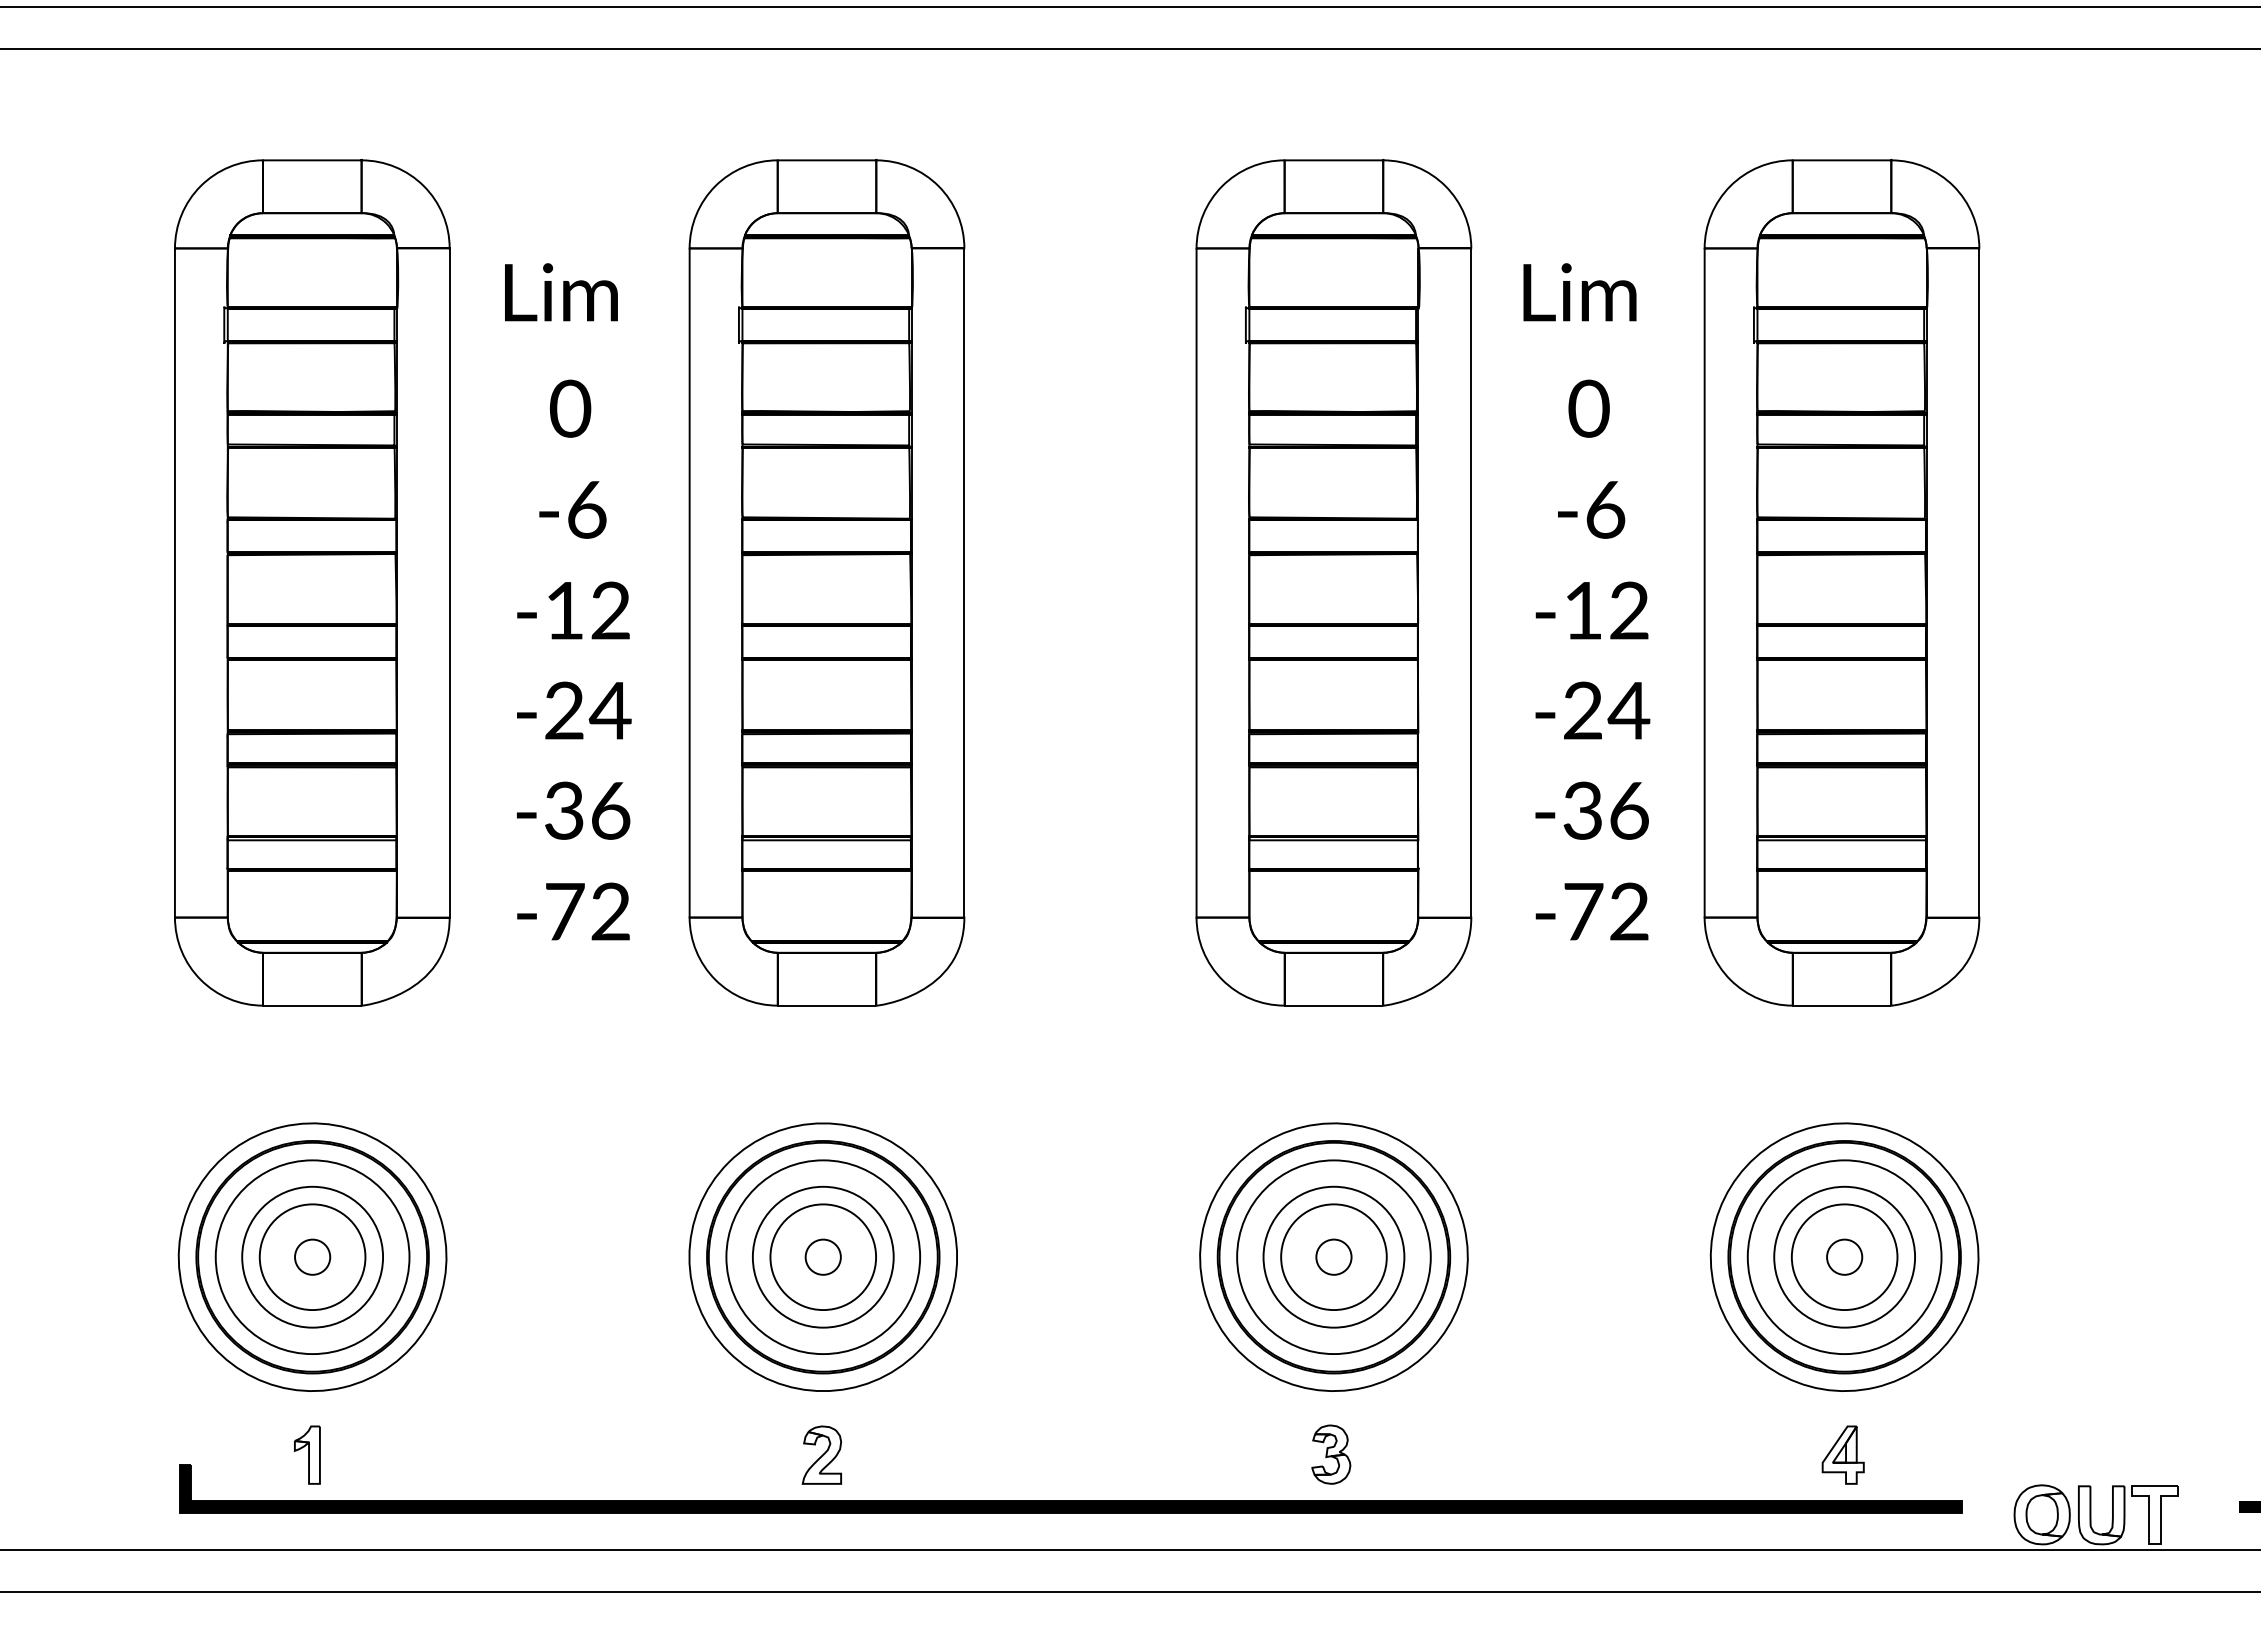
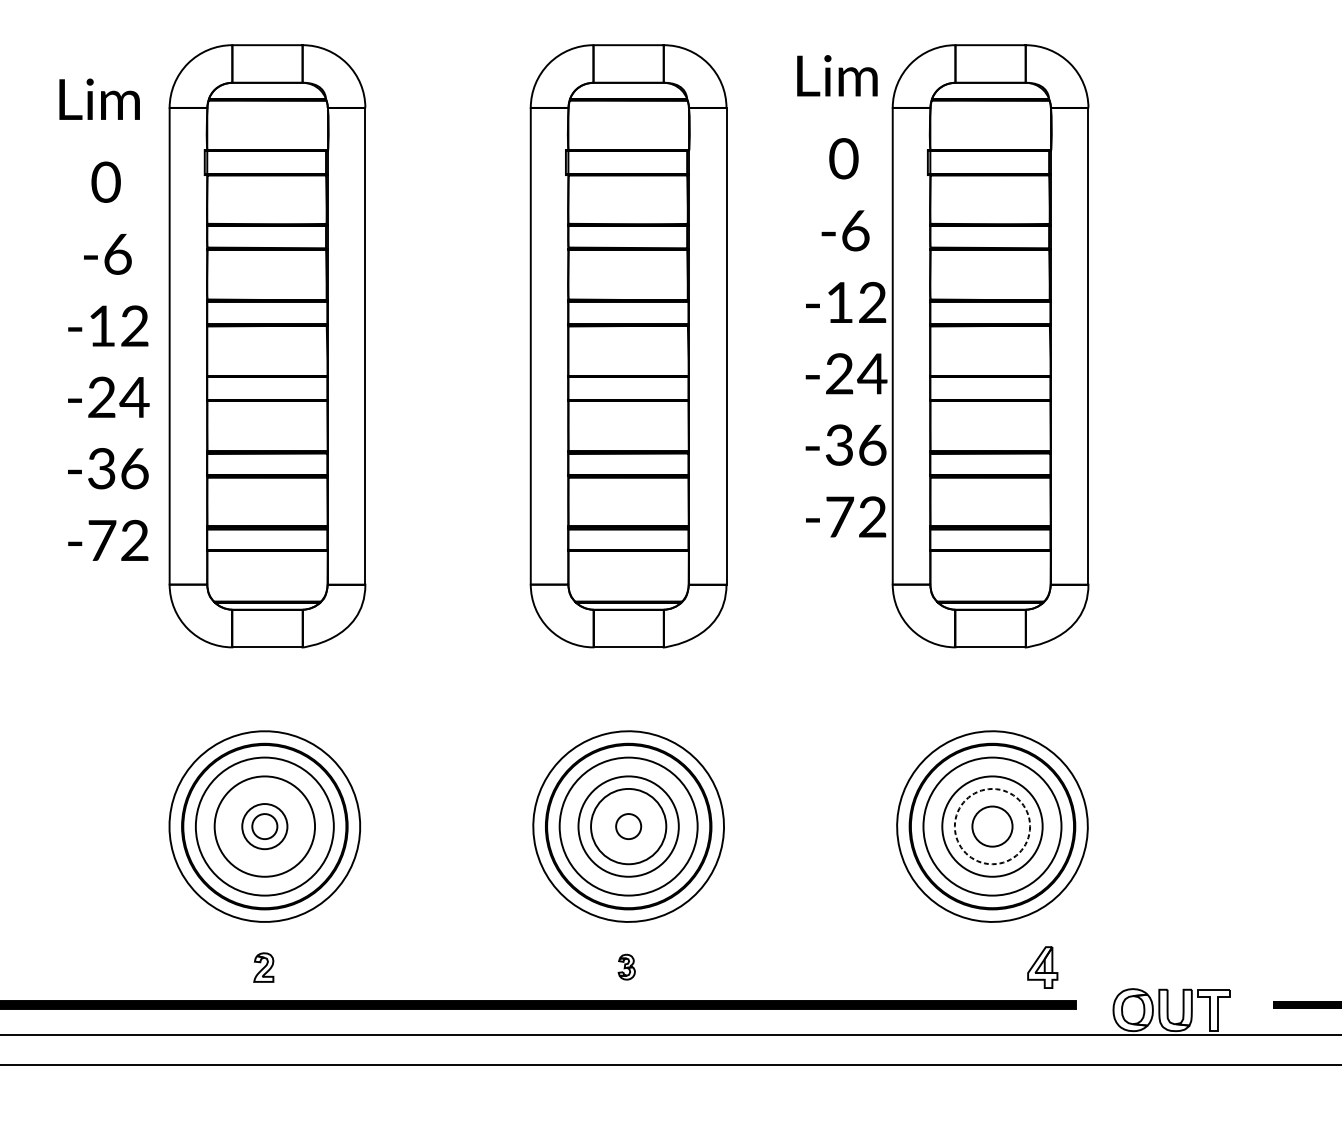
text: (568, 601) -> (104, 319), moved
text: (1586, 601) -> (842, 296), moved
circle: (1844, 1256) -> (992, 826), size x1.6
circle: (823, 1257) -> (265, 826), size x0.6
circle: (1844, 1257) -> (992, 826), solid -> dashed
part: (821, 1454) -> (263, 967), size x0.7
part: (1331, 1454) -> (626, 967), size x0.6
part: (1842, 1454) -> (1042, 967), moved

